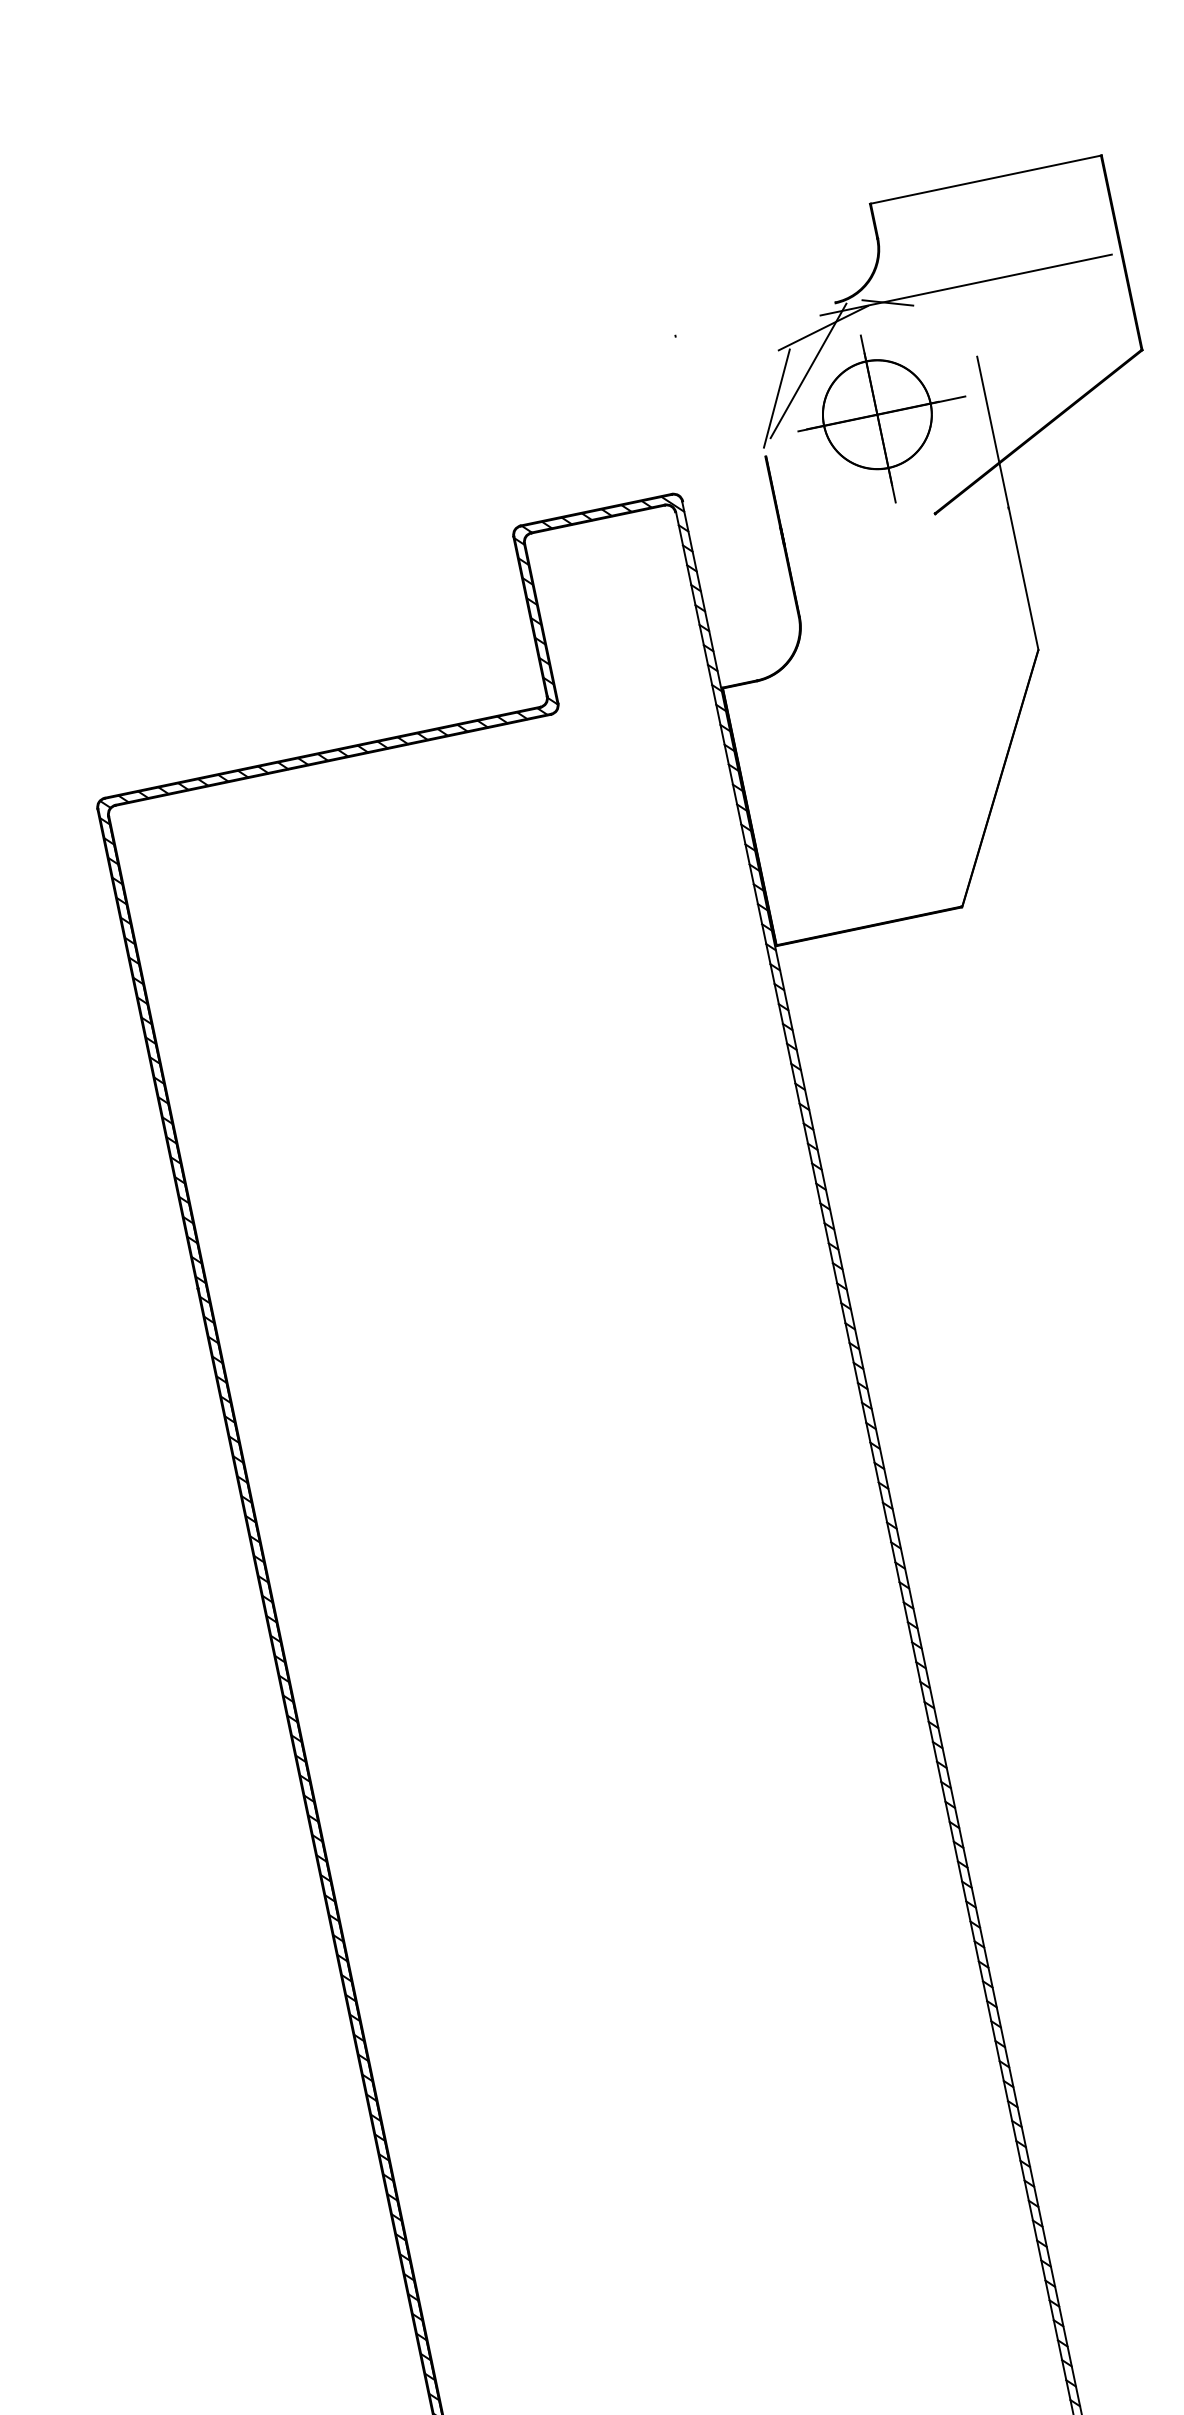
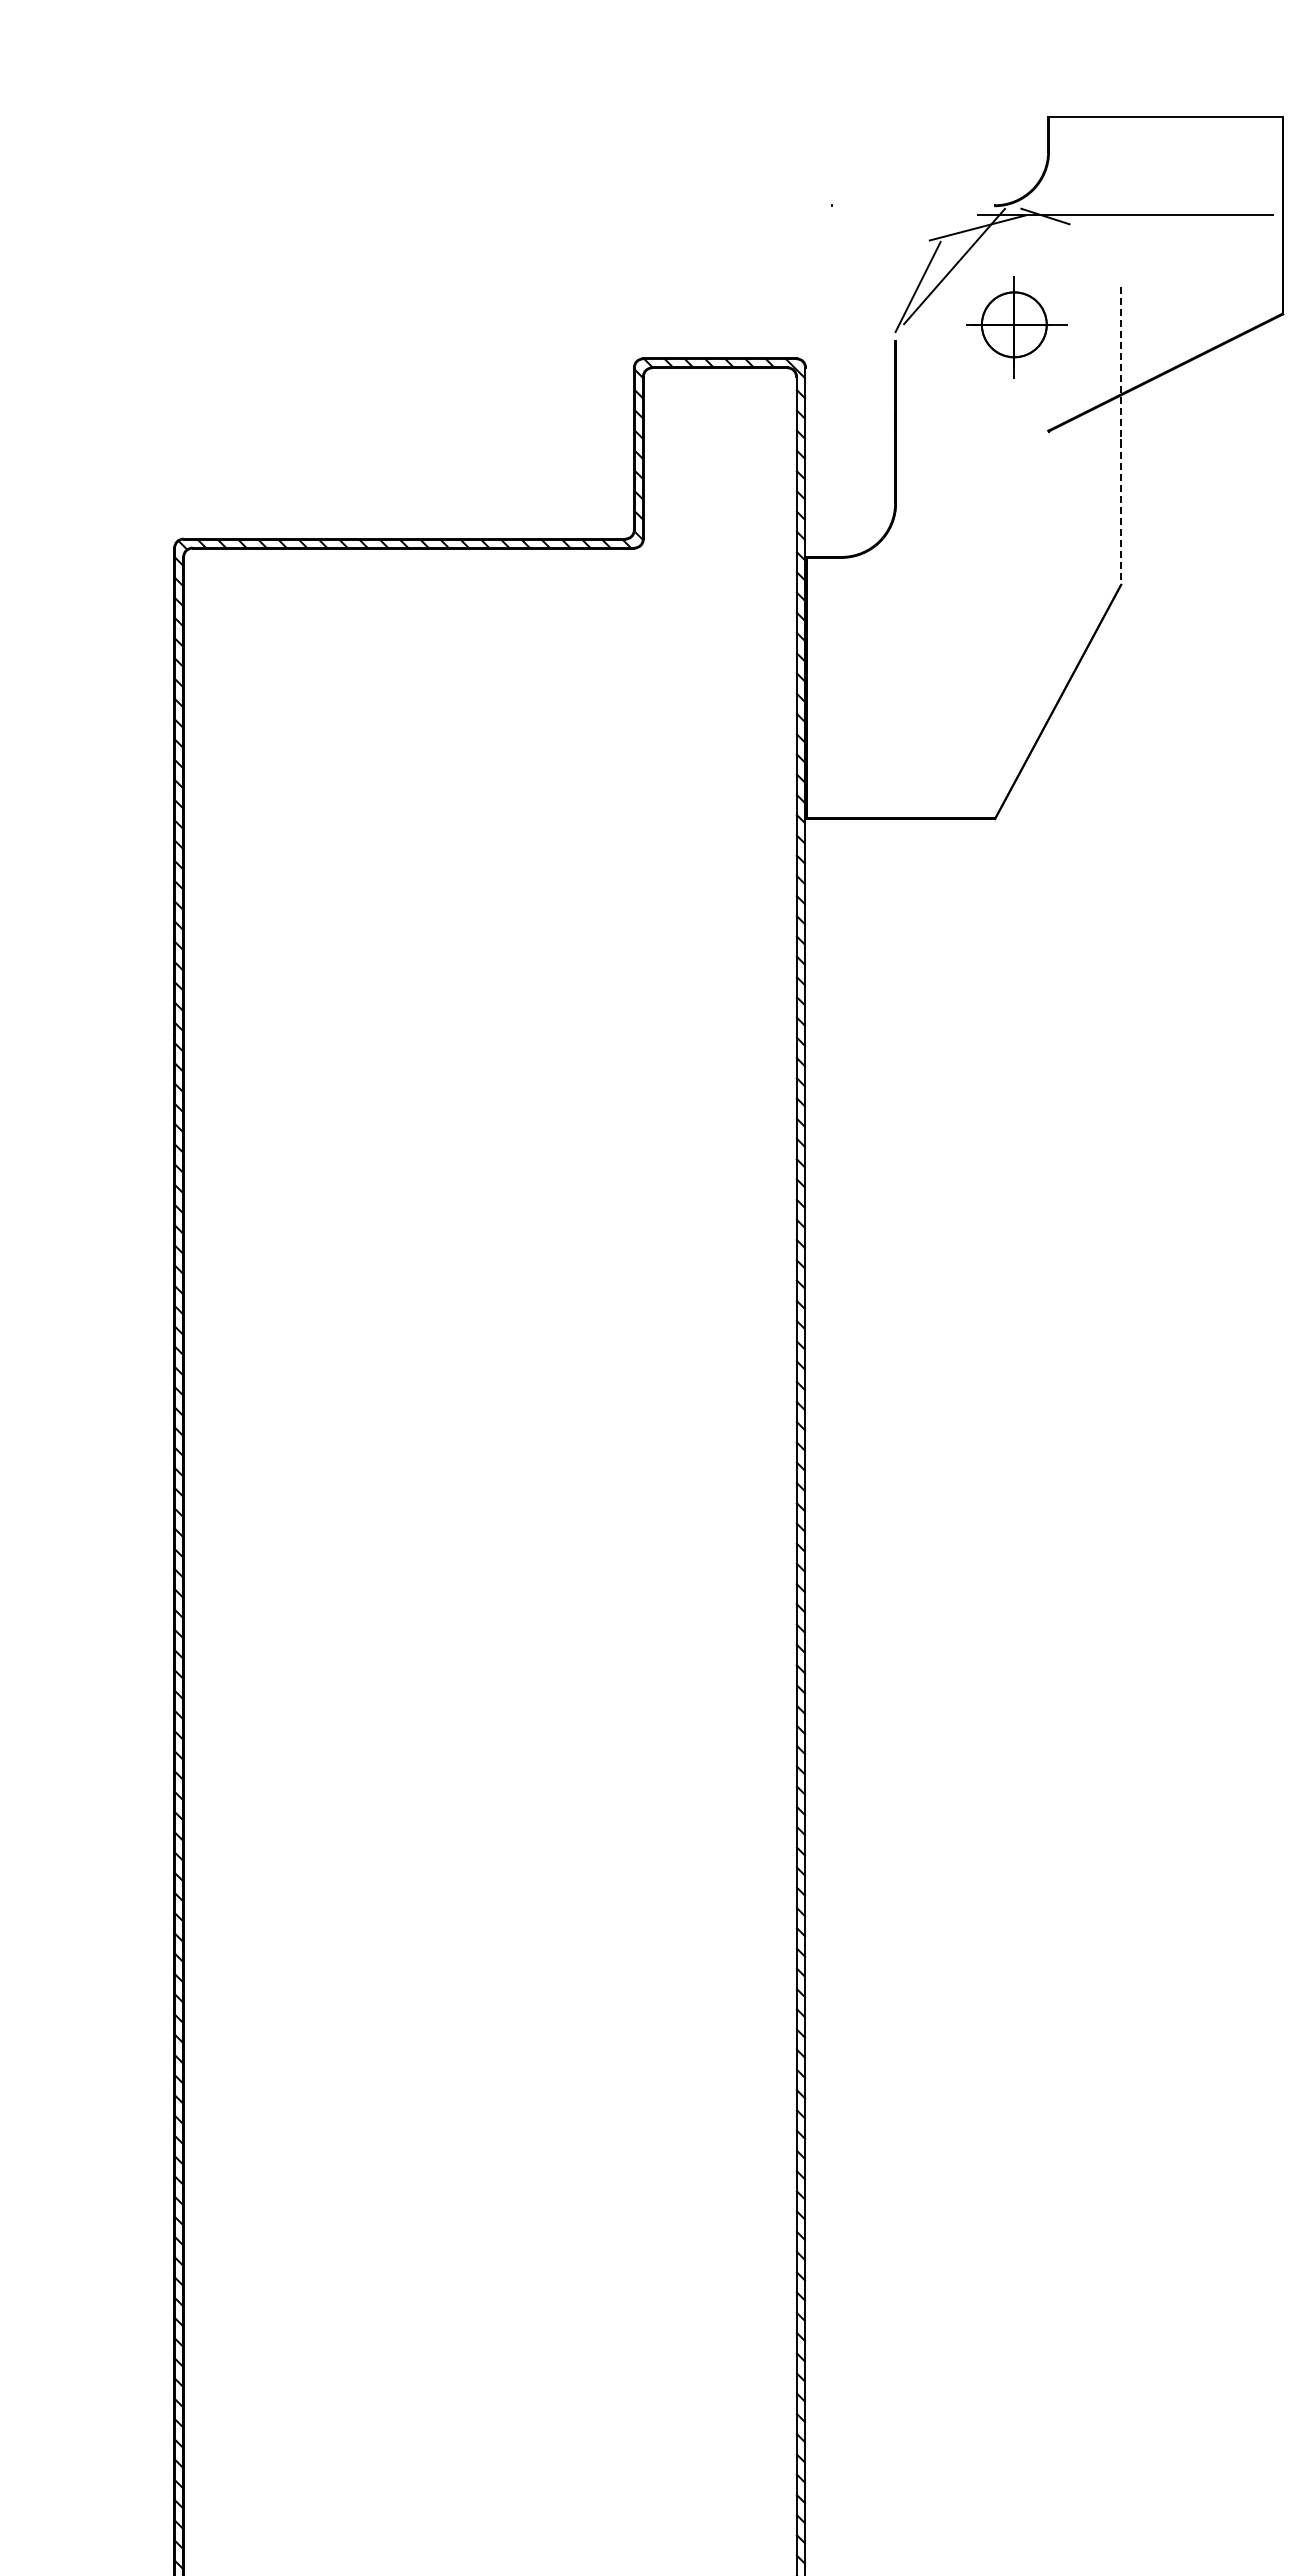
part: (882, 418) -> (1016, 327), size x0.6
line: (1007, 503) -> (1121, 435), solid -> dashed

